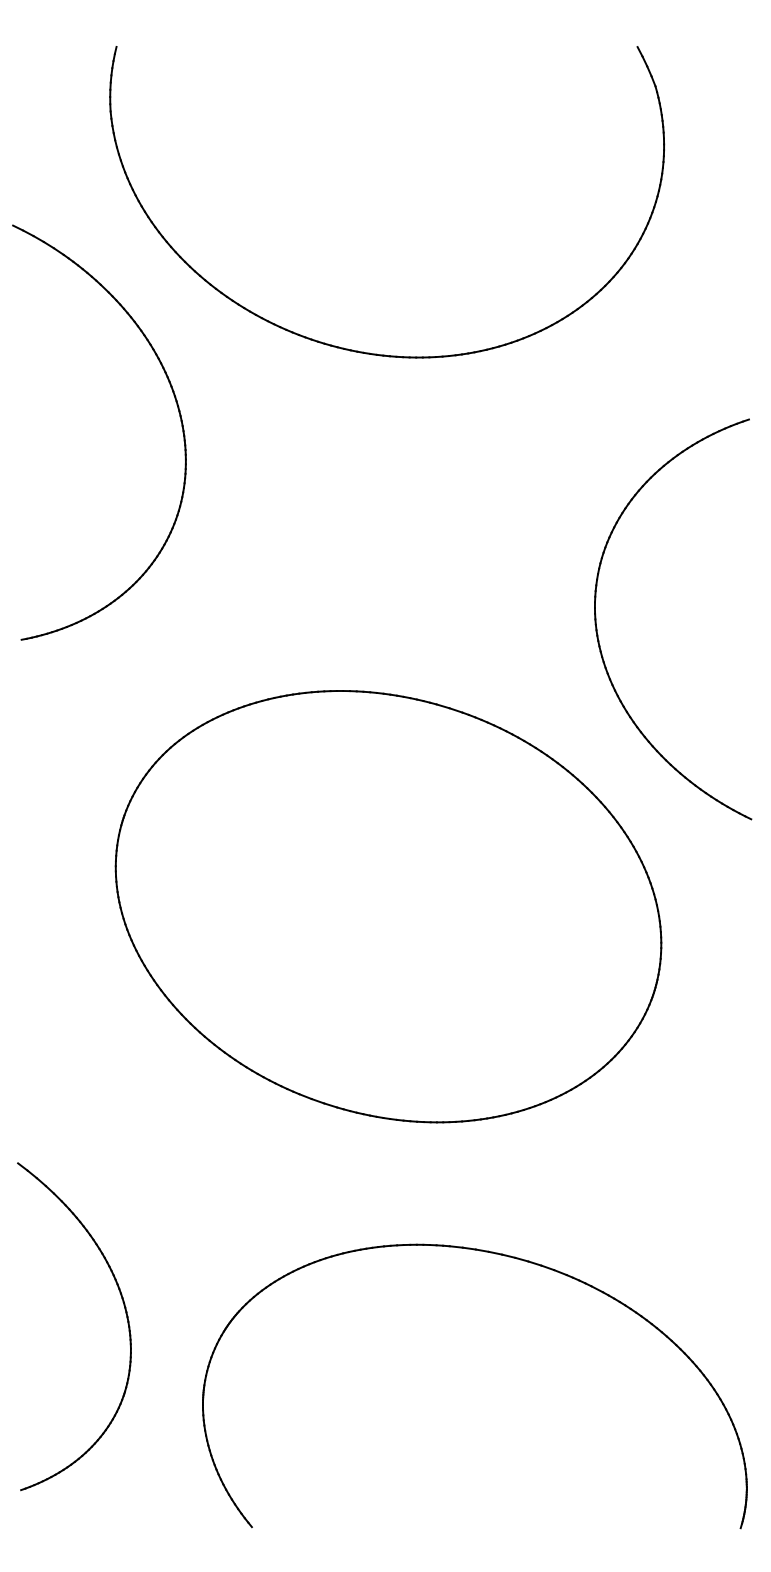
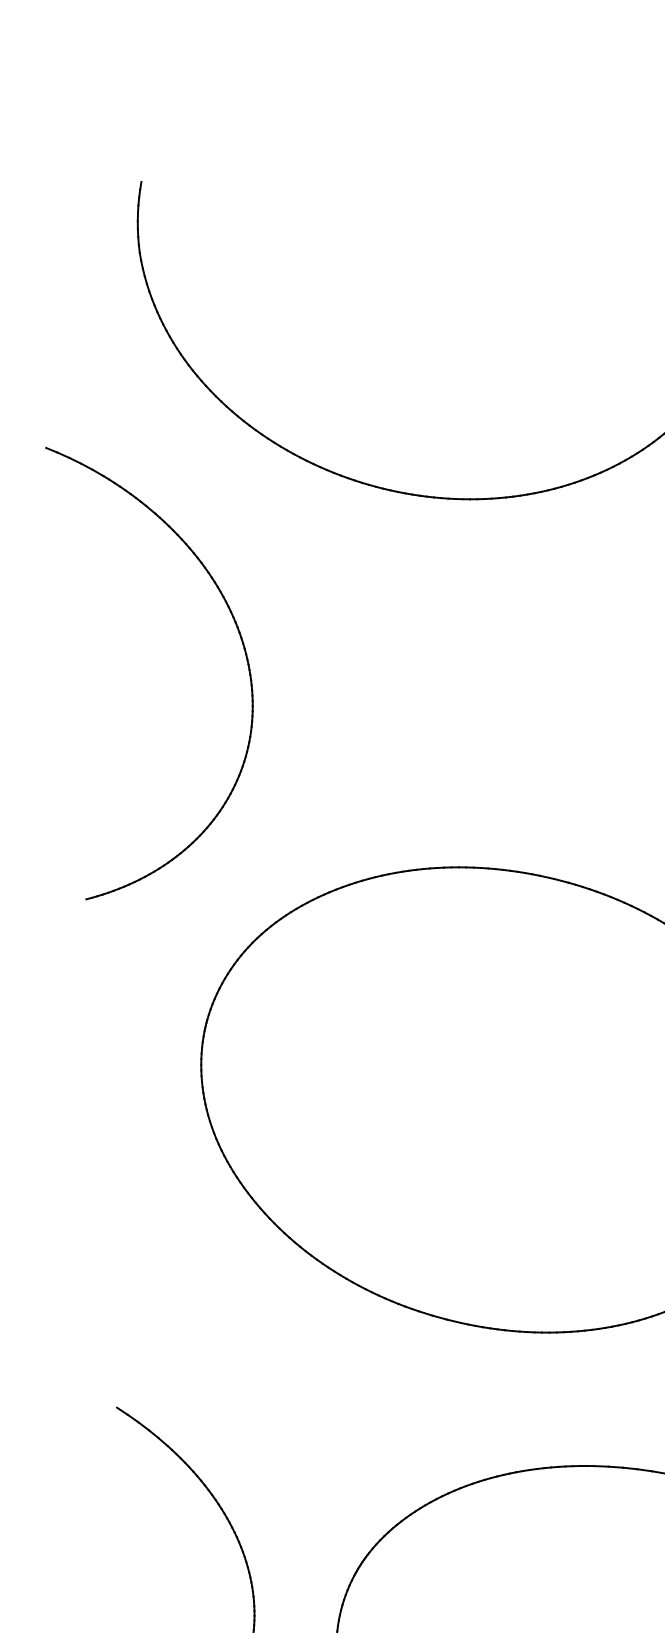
part: (178, 412) -> (240, 639), moved

